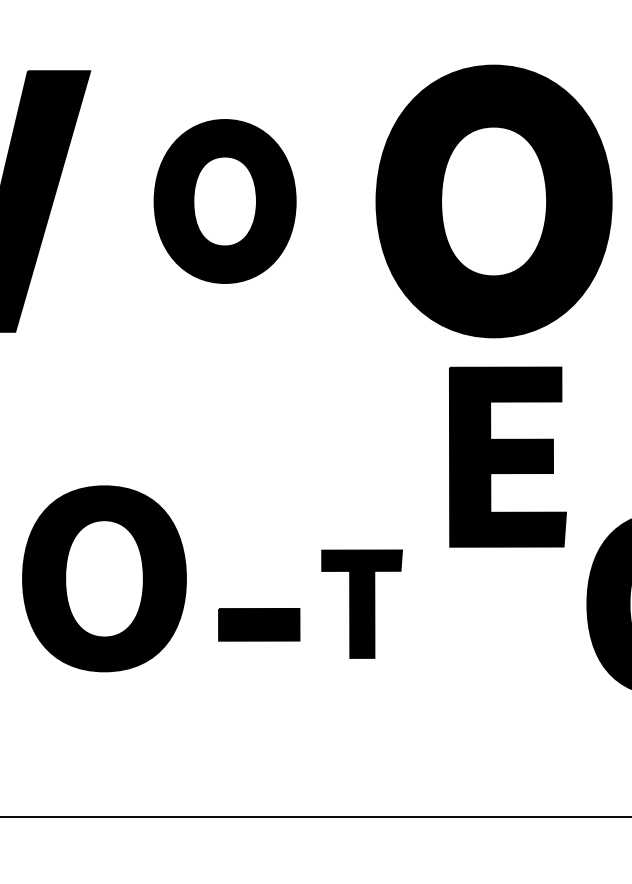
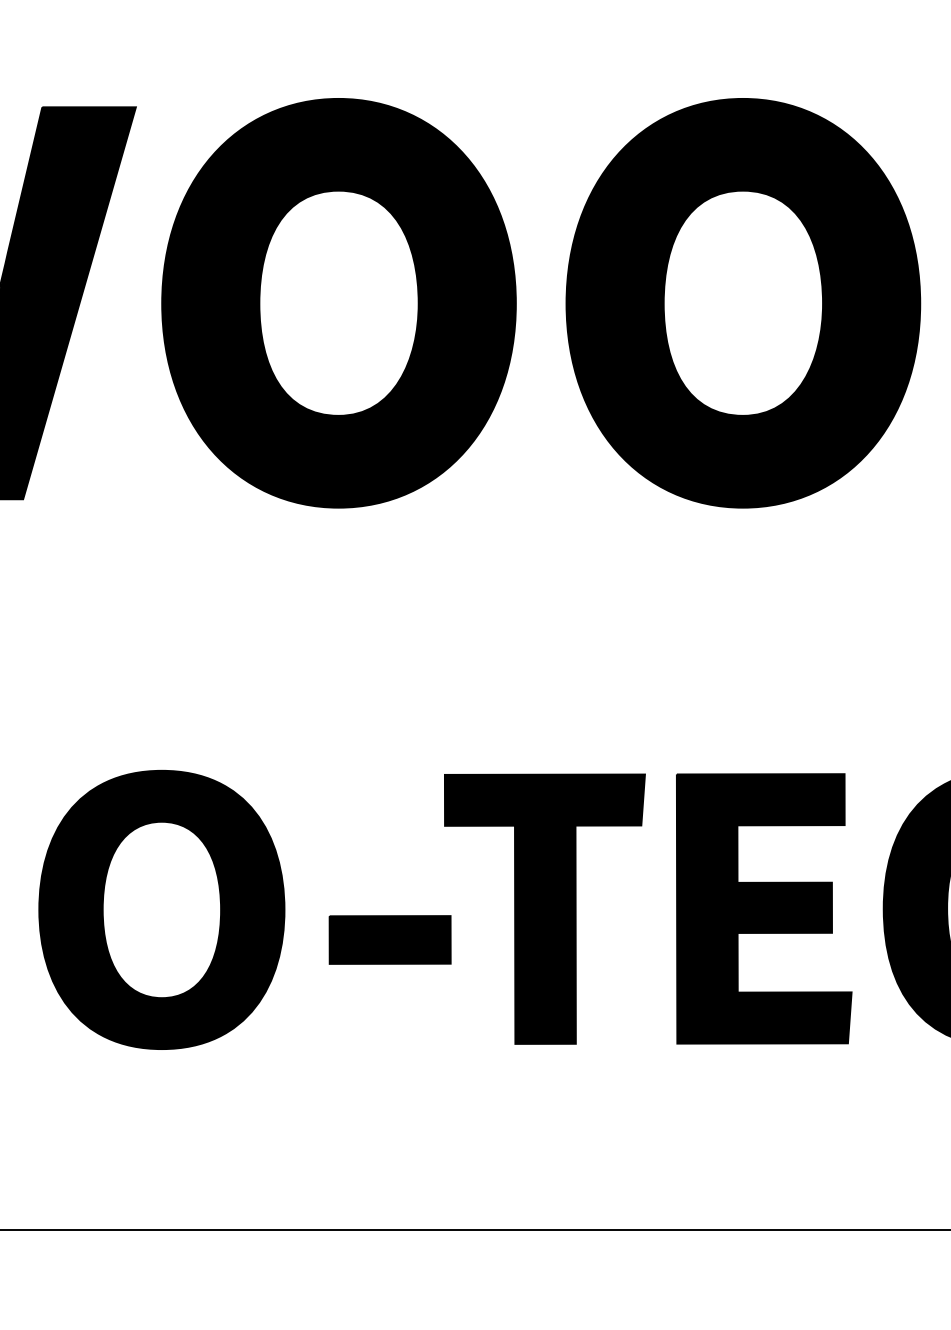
part: (224, 201) -> (337, 303), size x1.67
part: (507, 456) -> (763, 907), moved
part: (104, 578) -> (161, 909), moved
part: (361, 603) -> (543, 907), size x1.67

